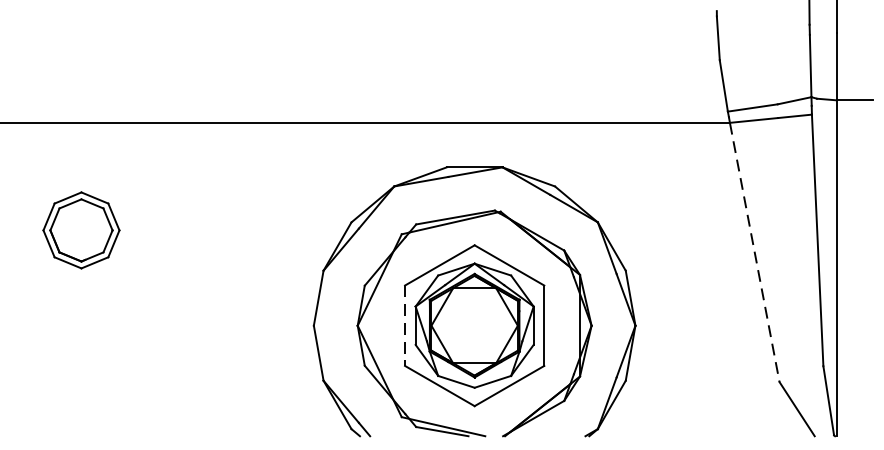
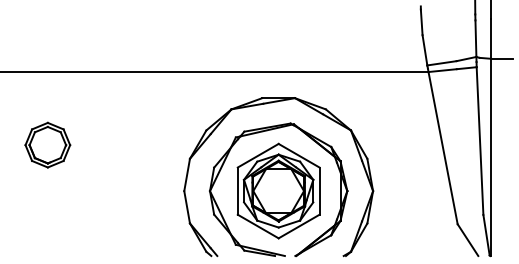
part: (80, 229) -> (47, 144), moved
line: (755, 253) -> (443, 148), dashed -> solid
line: (404, 326) -> (237, 191), dashed -> solid

